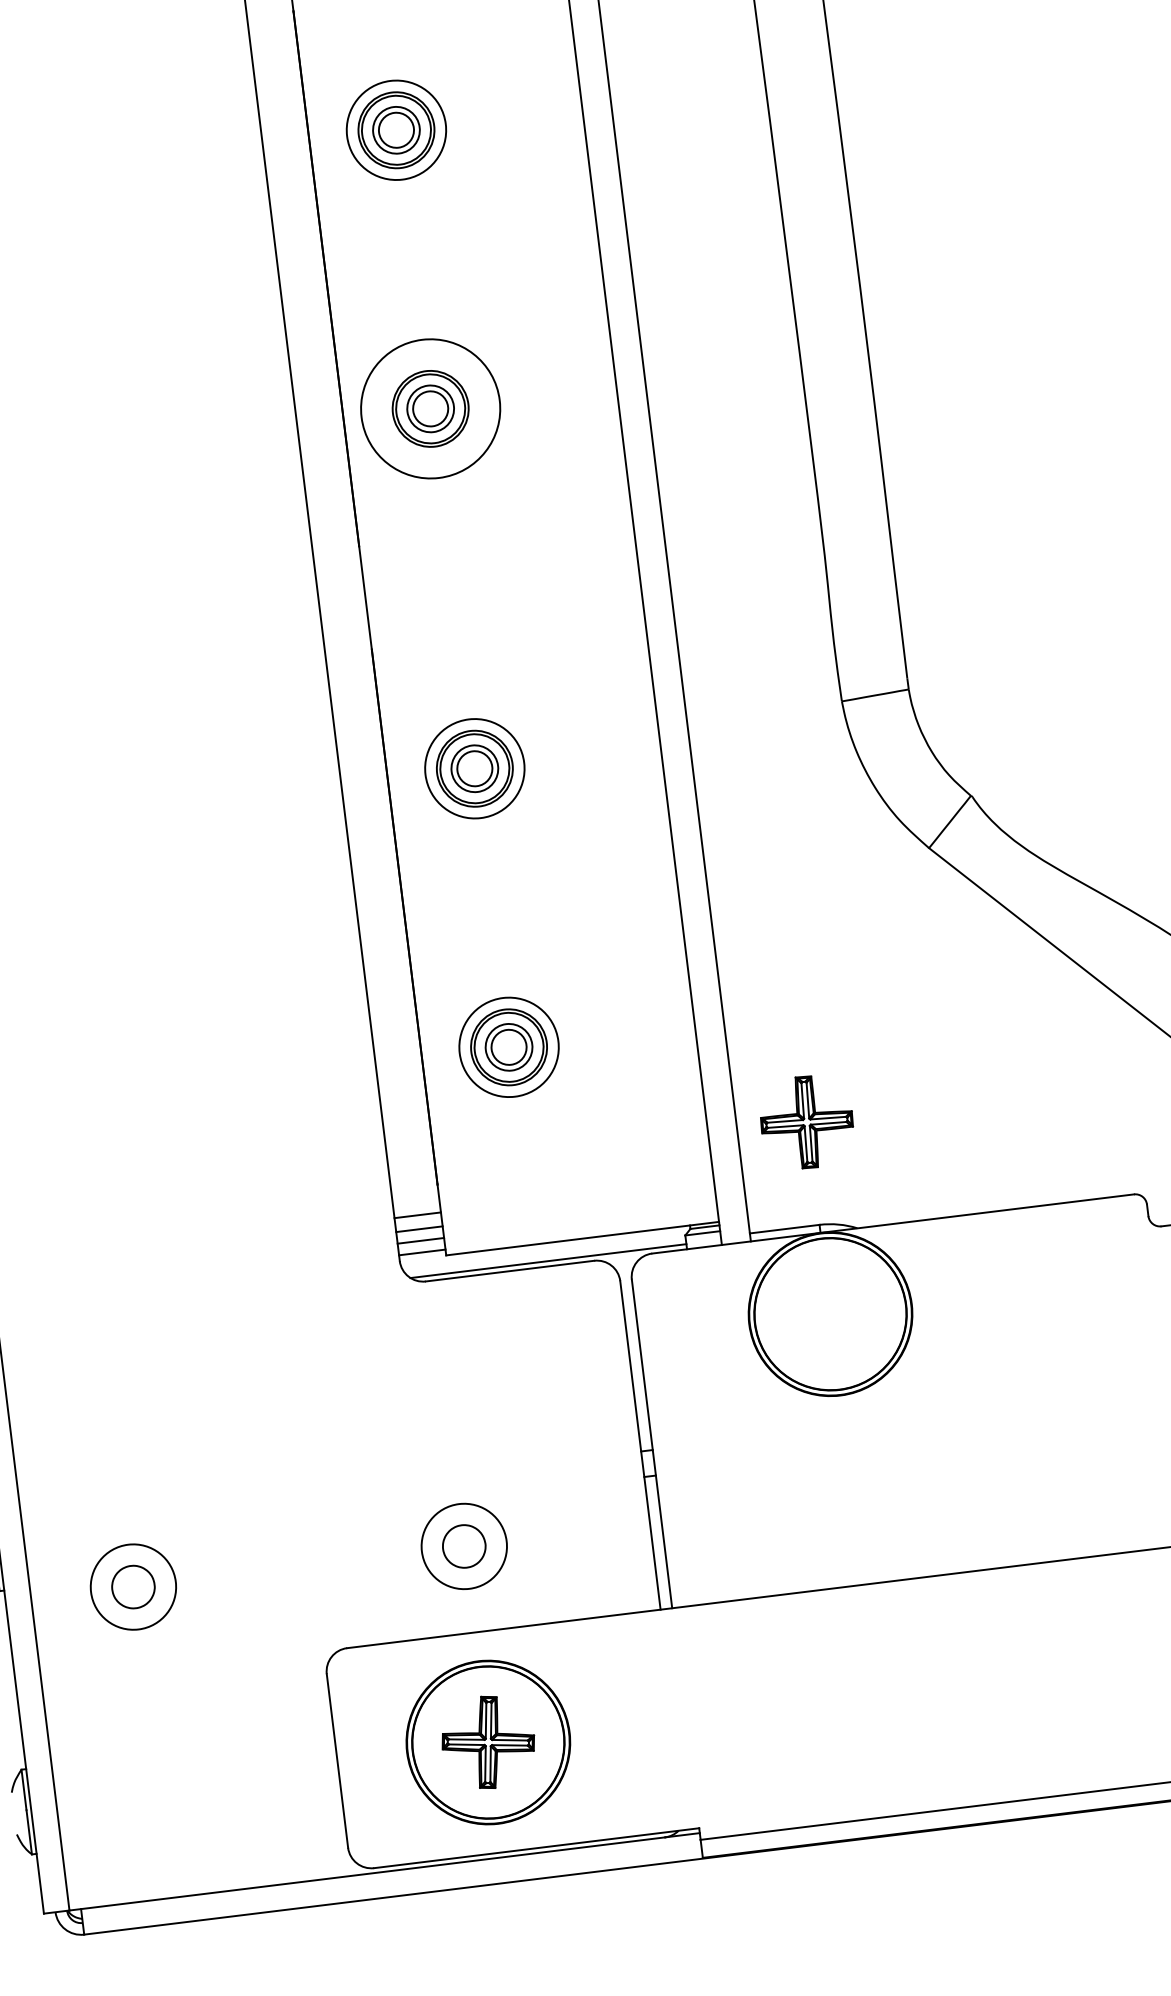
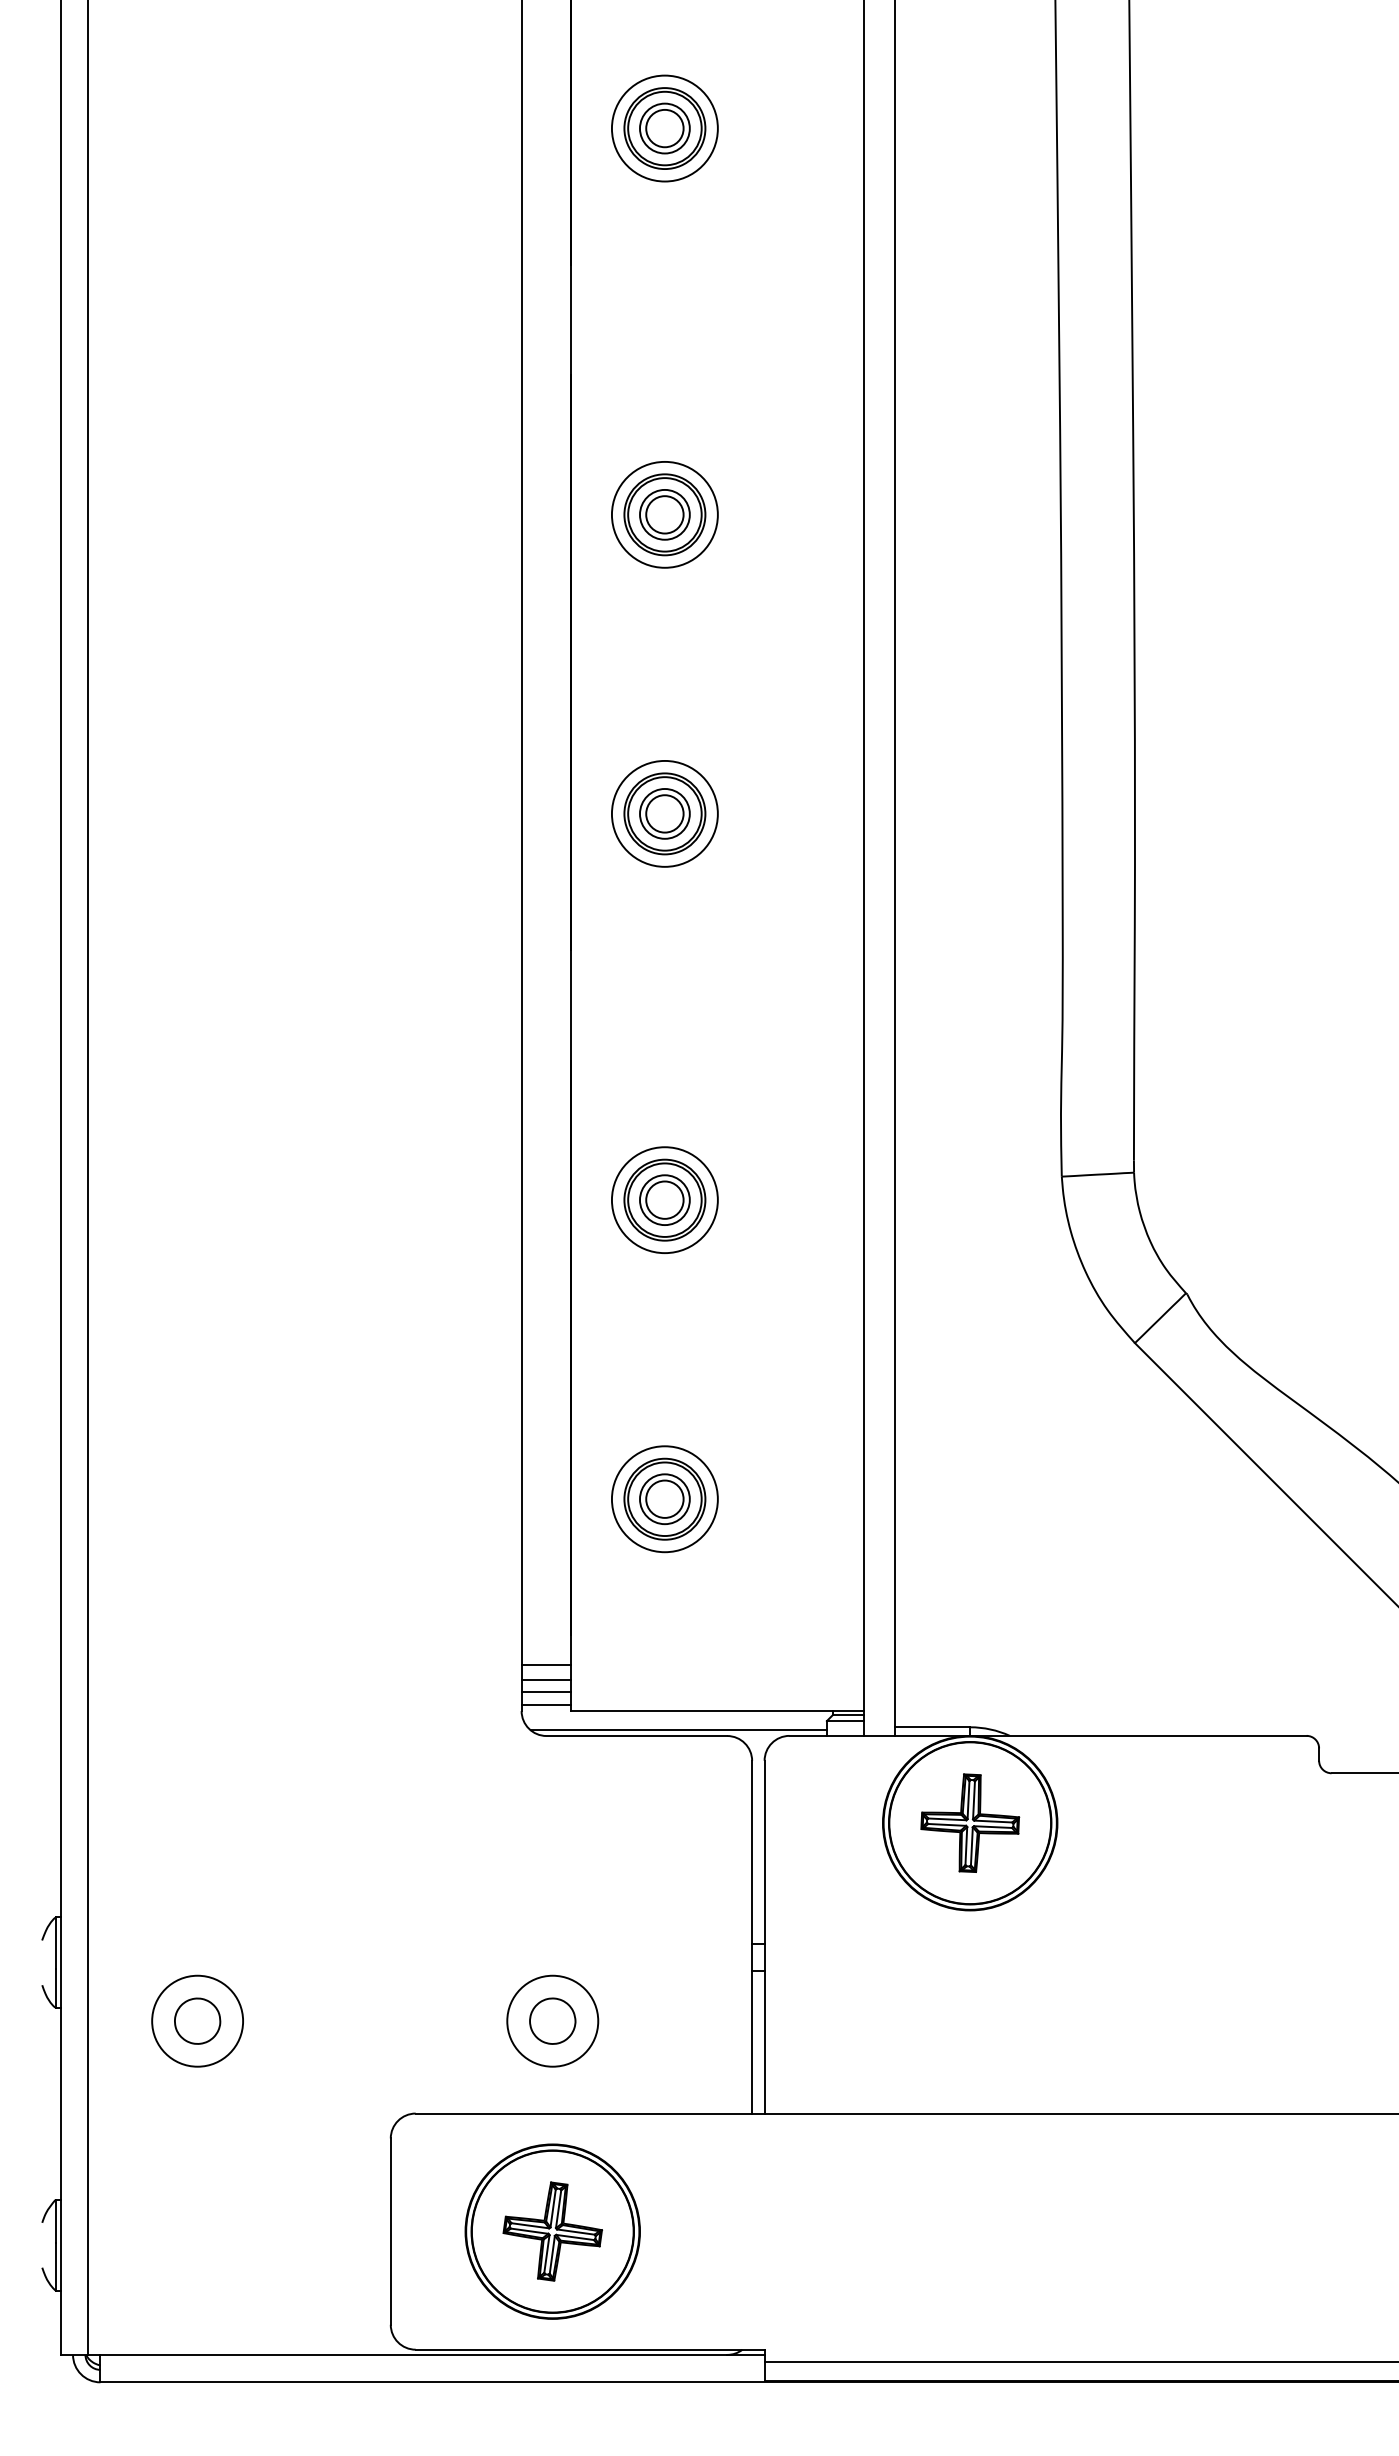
circle: (430, 408) -> (664, 813), size x0.71
part: (807, 1121) -> (970, 1822), moved

